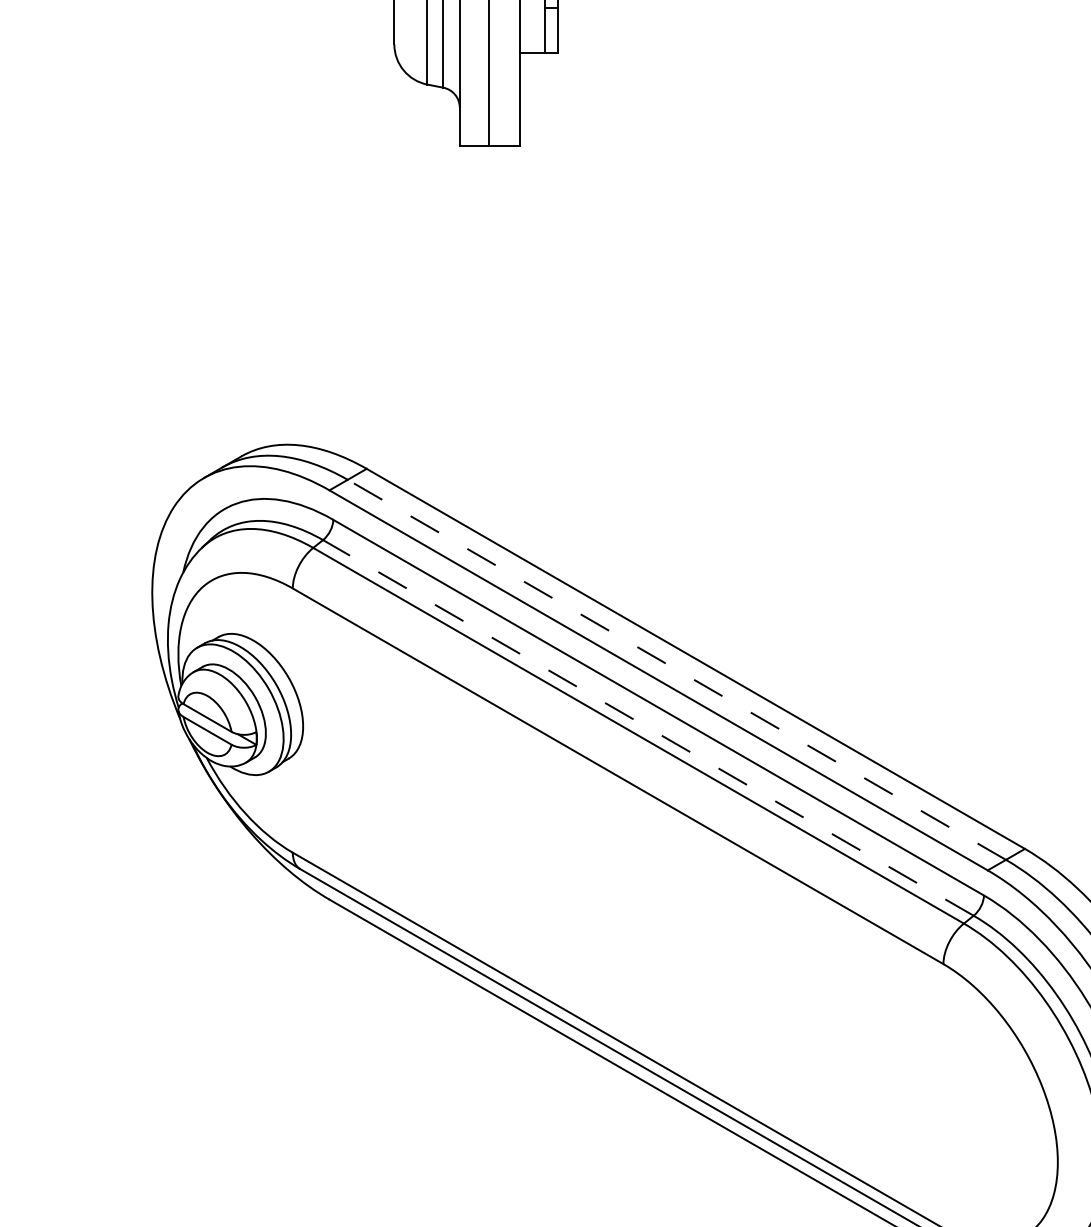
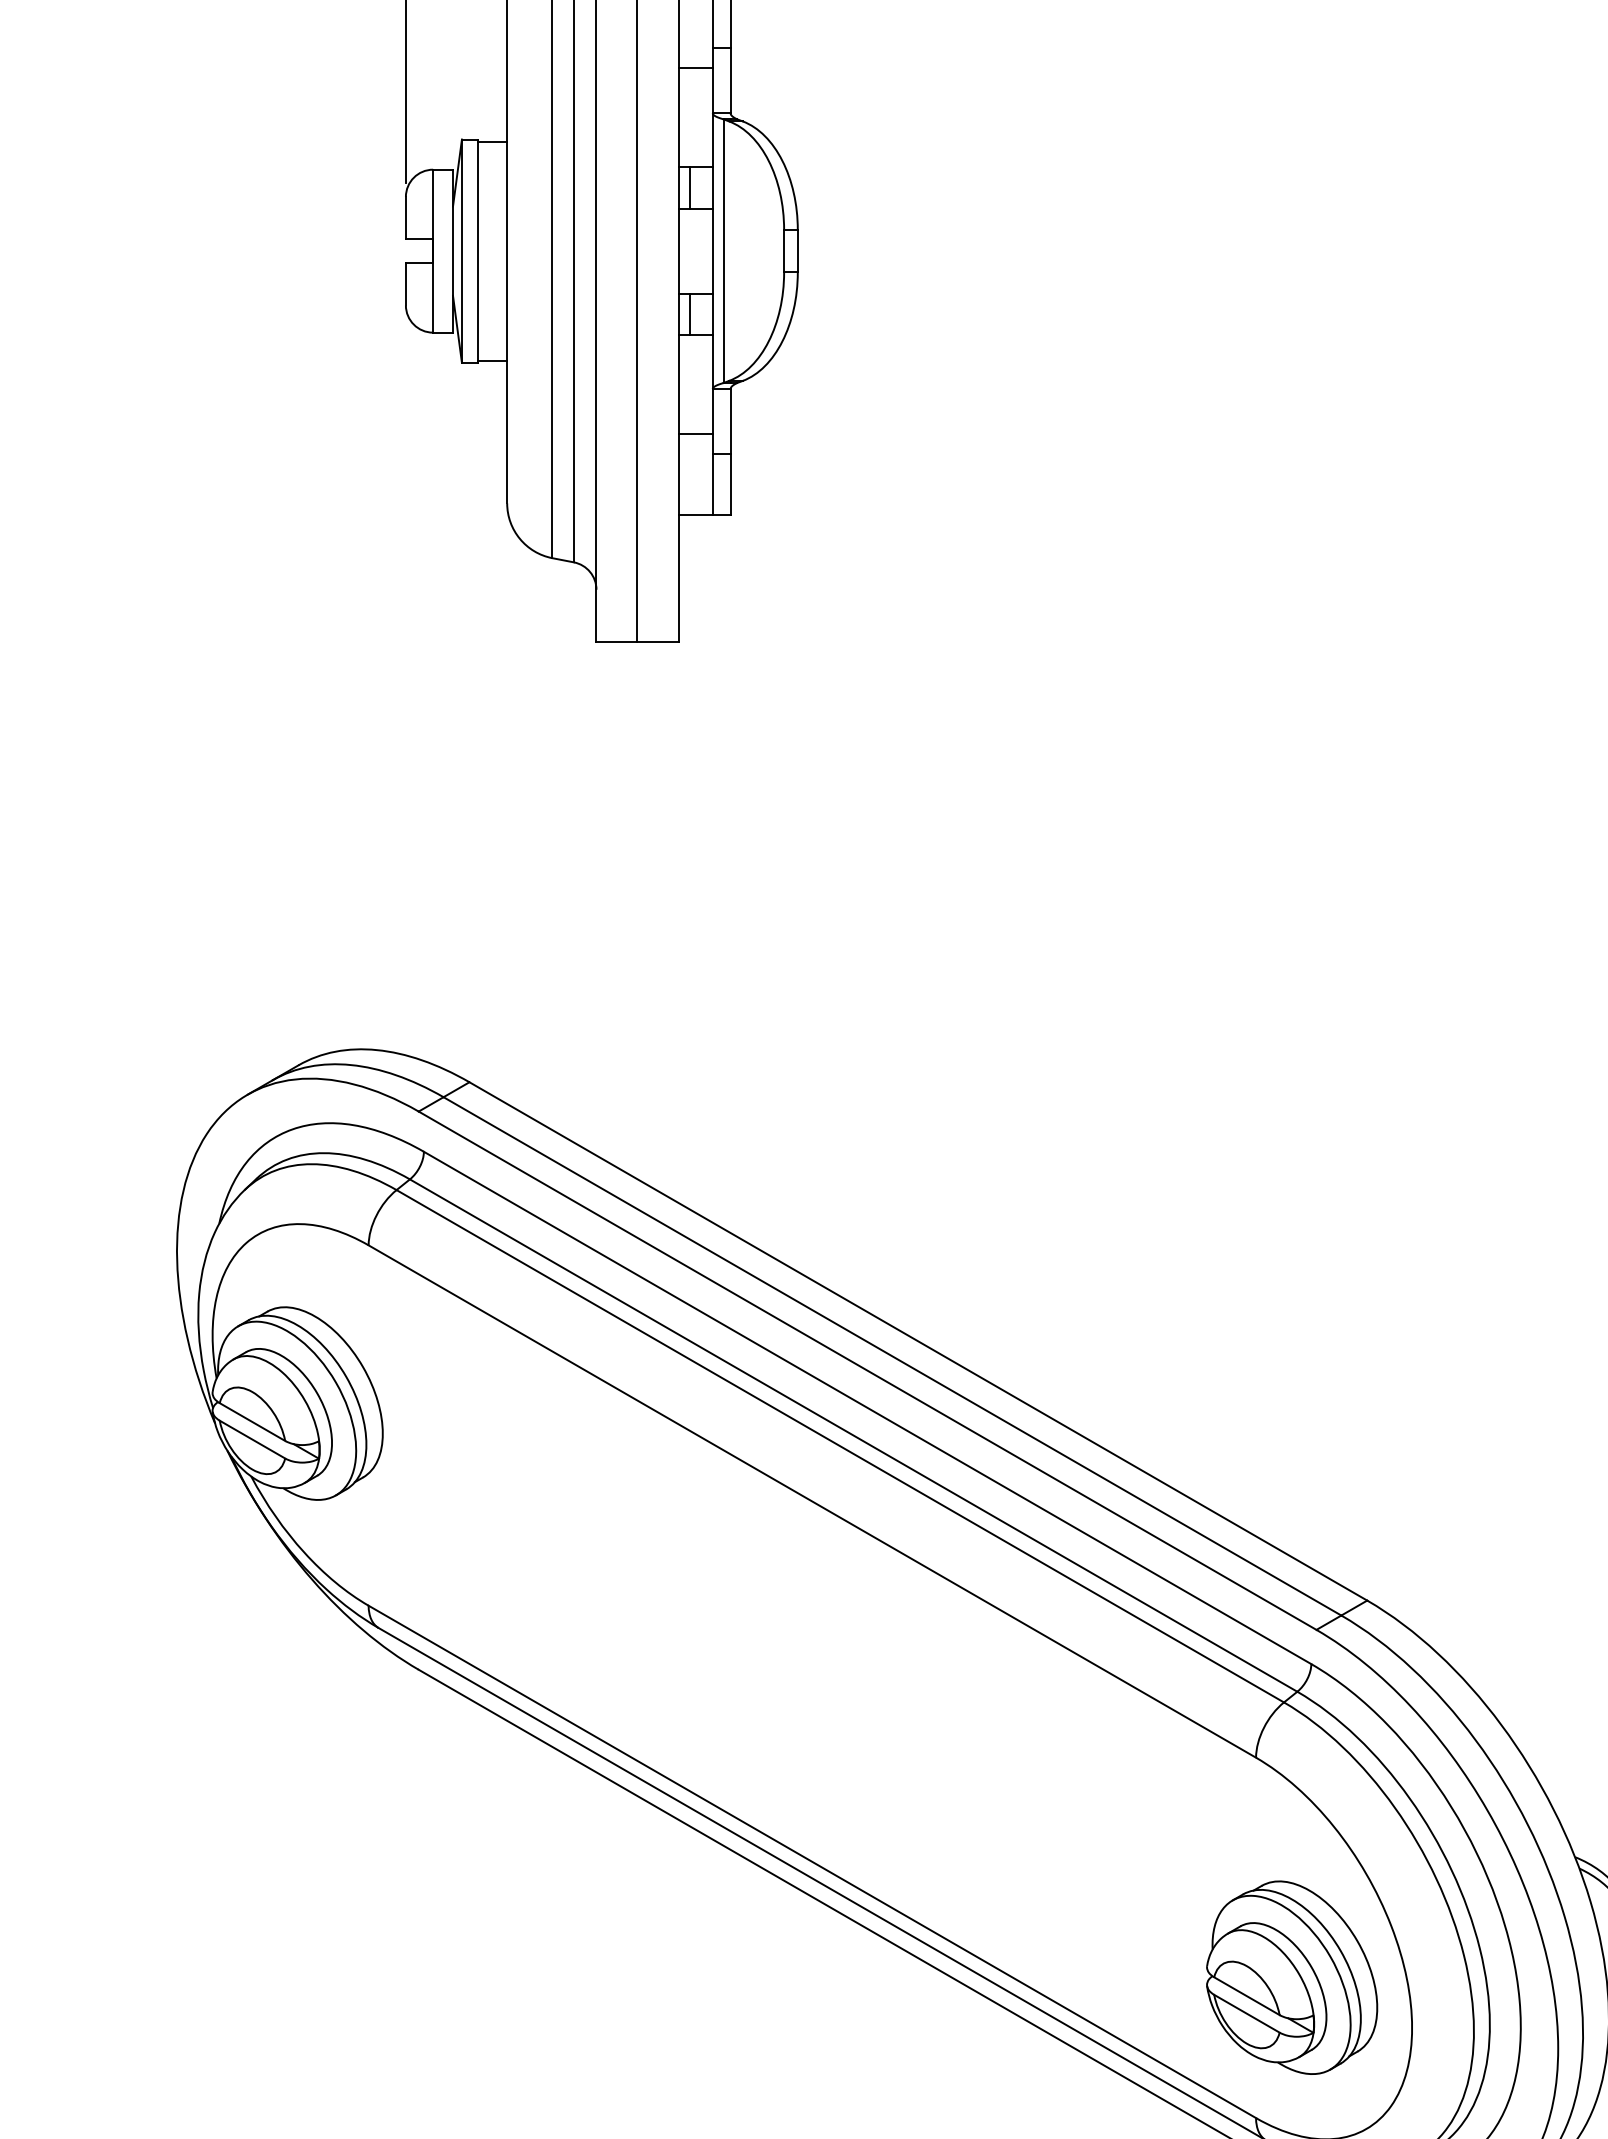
line: (676, 669) -> (892, 1356), dashed -> solid
line: (648, 727) -> (853, 1435), dashed -> solid
part: (970, 1125) -> (1292, 1977), added

